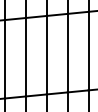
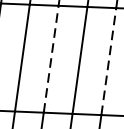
line: (88, 50) -> (108, 60), solid -> dashed
line: (46, 54) -> (50, 58), solid -> dashed

